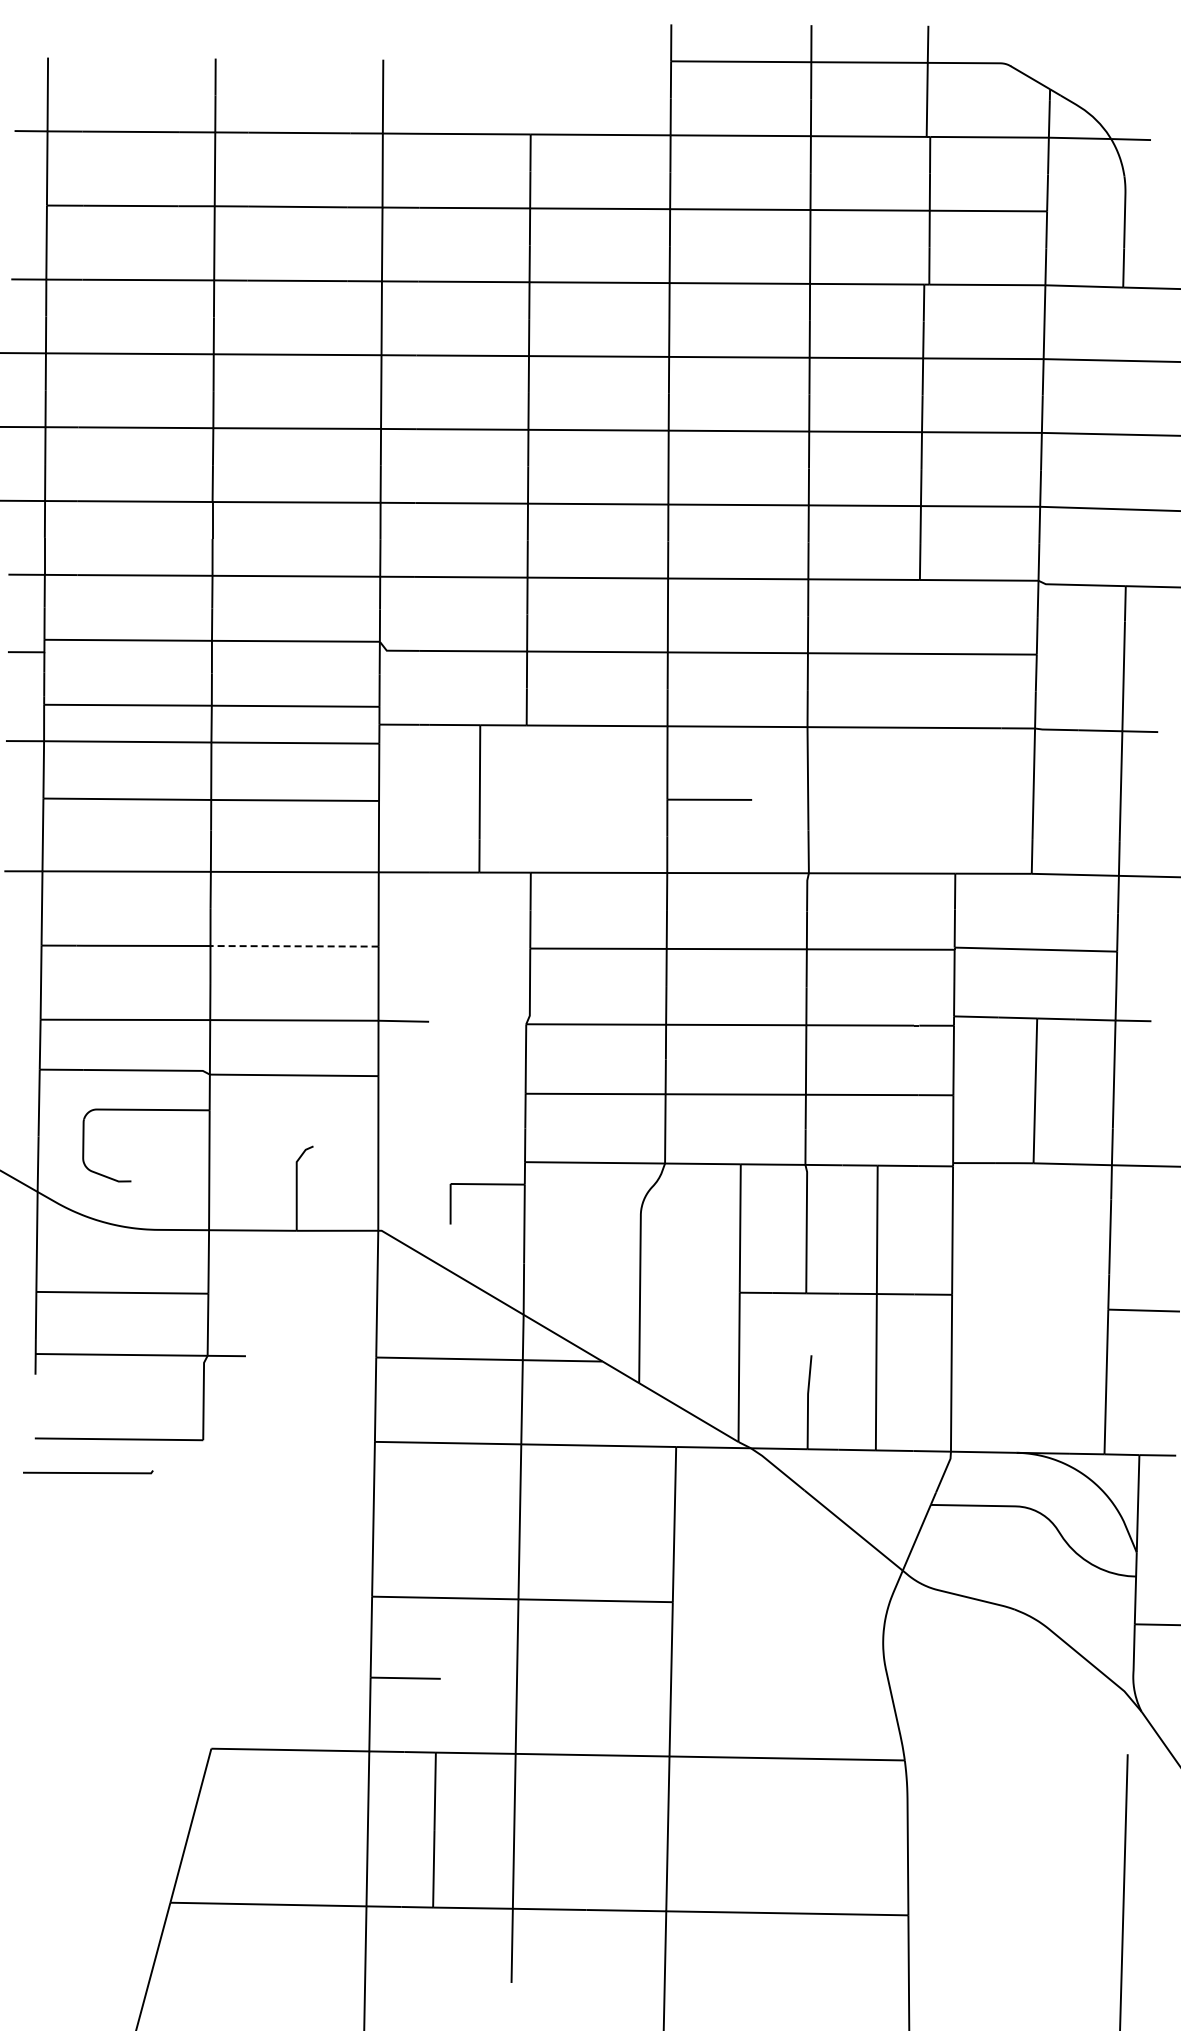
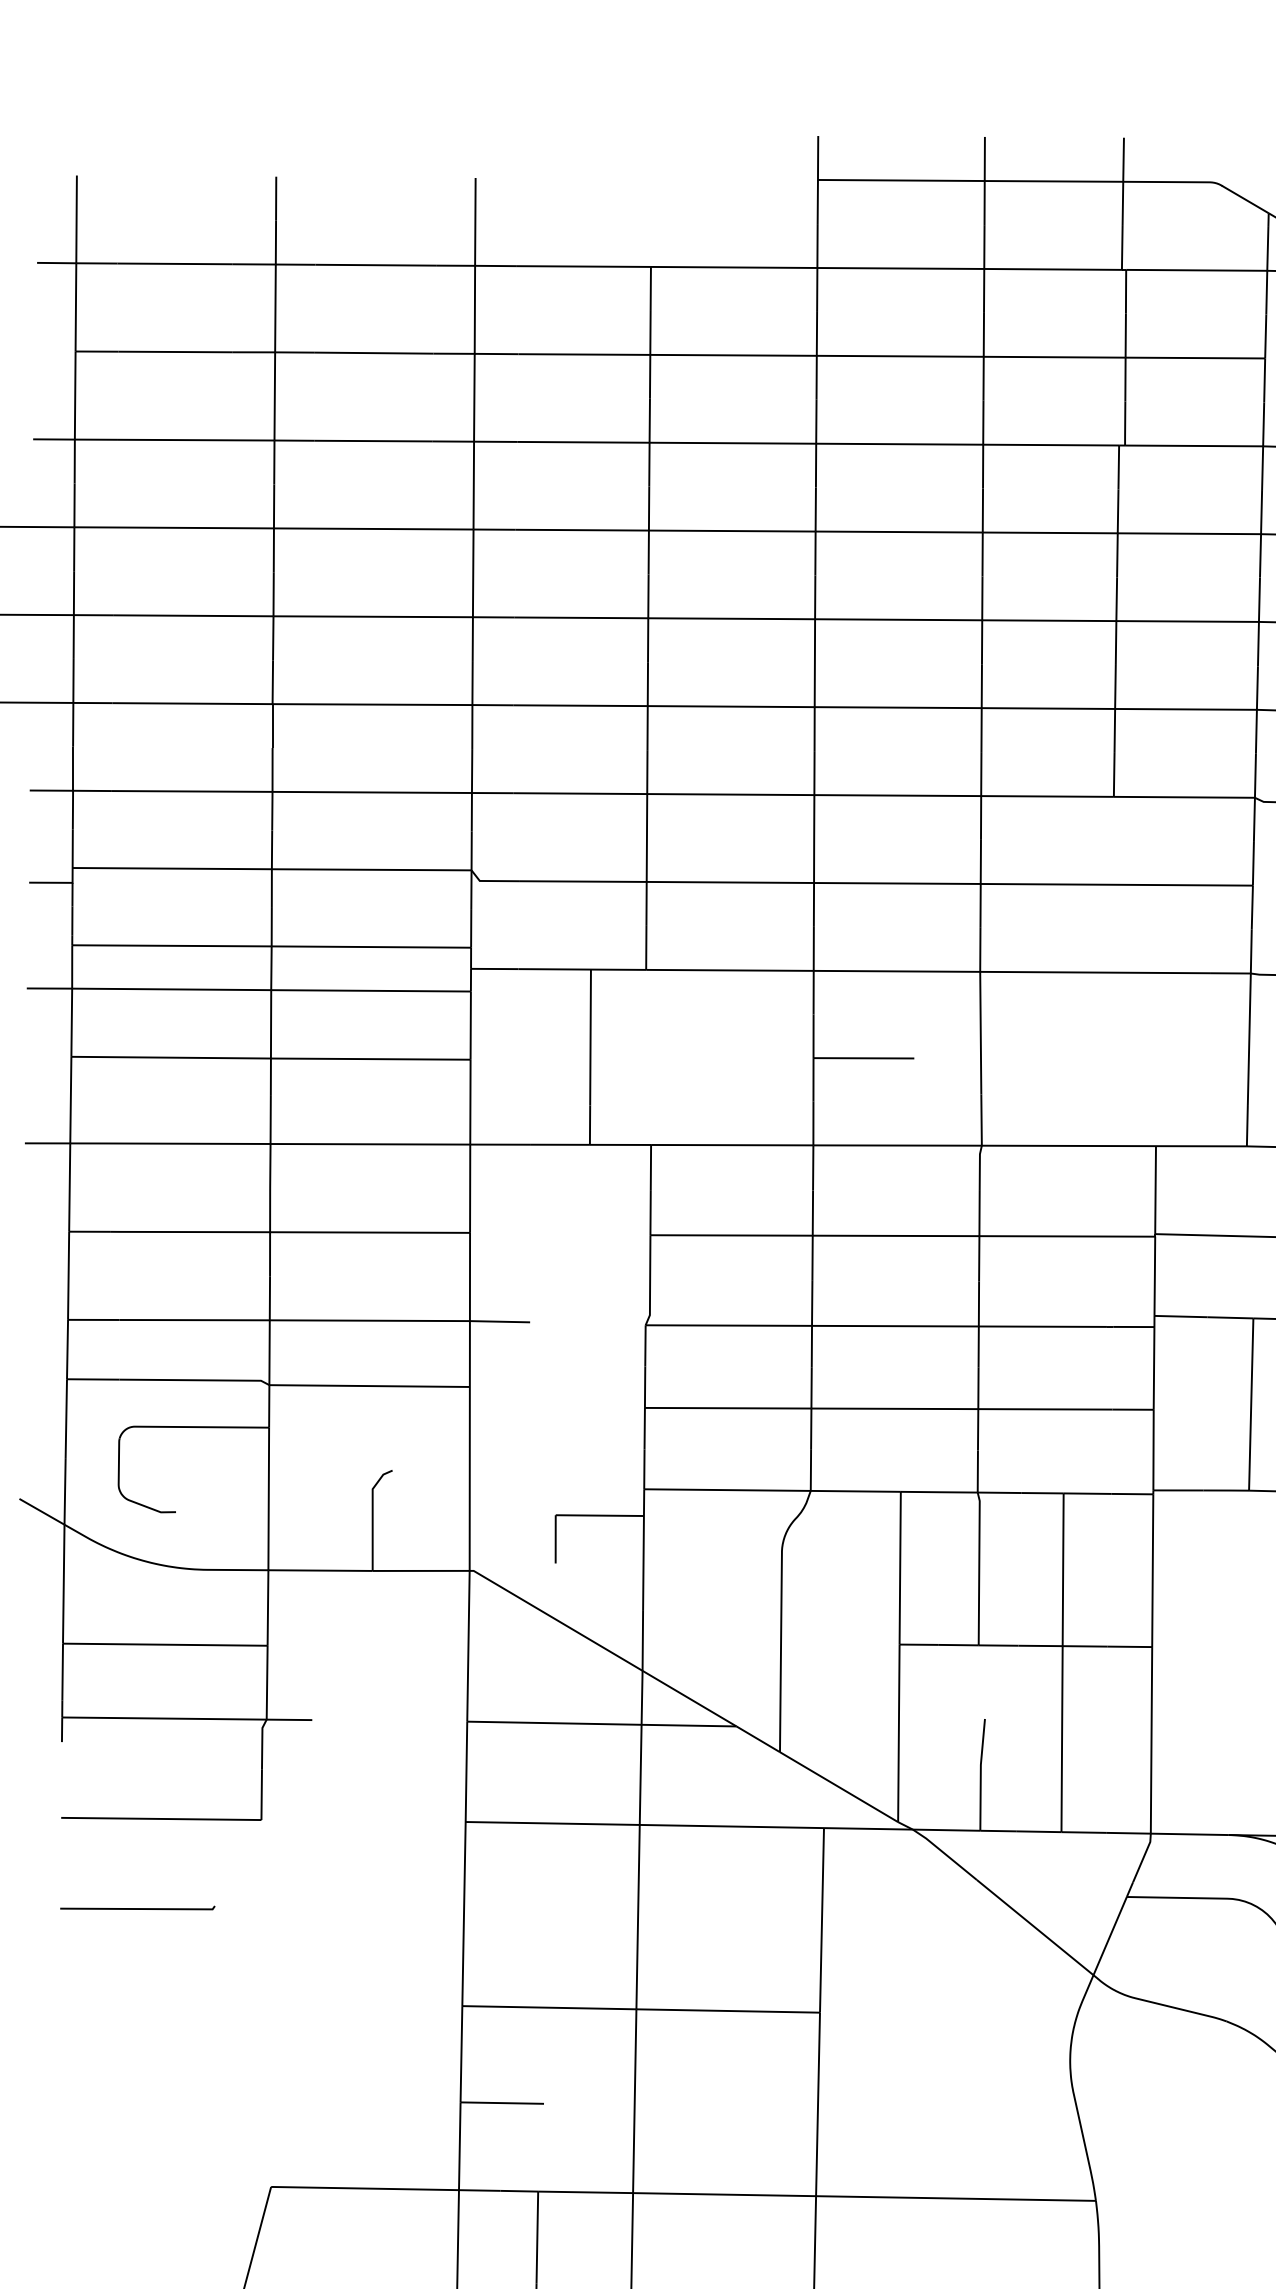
line: (294, 946) -> (370, 1232), dashed -> solid
line: (88, 1472) -> (138, 1908), moved

